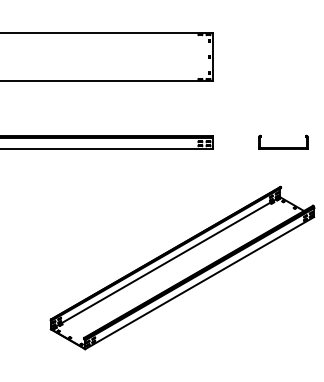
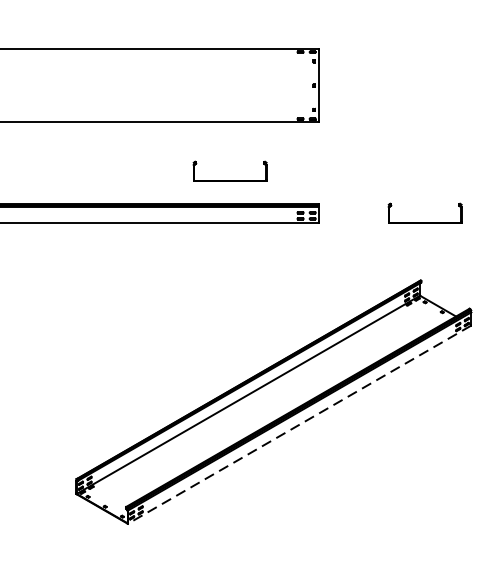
part: (153, 113) -> (230, 170), added
line: (199, 283) -> (299, 425), solid -> dashed

